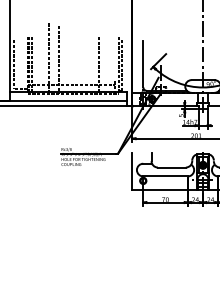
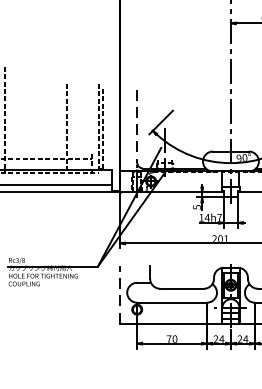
line: (143, 64) -> (137, 127), solid -> dashed
line: (132, 170) -> (120, 293), solid -> dashed

